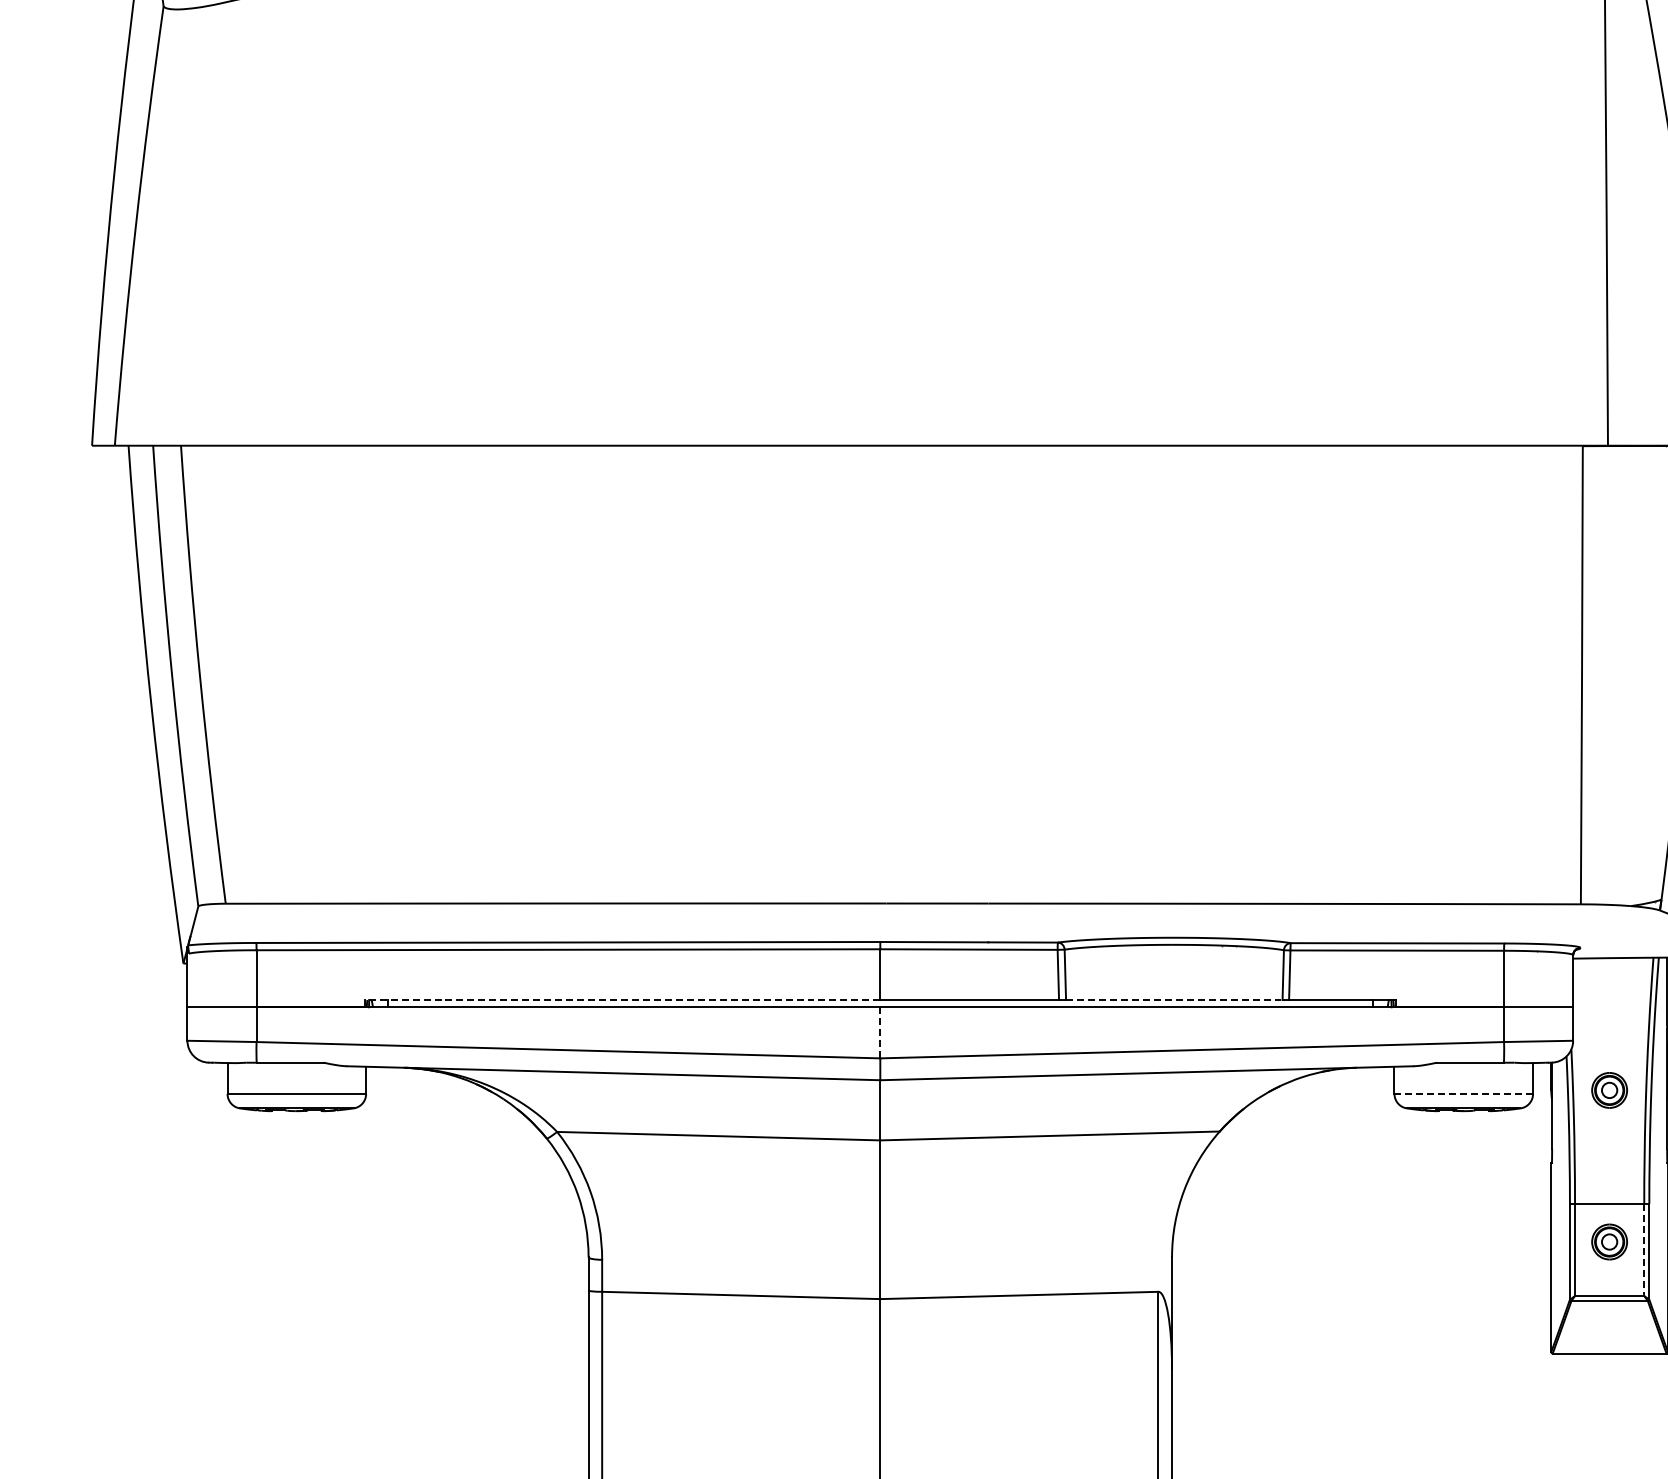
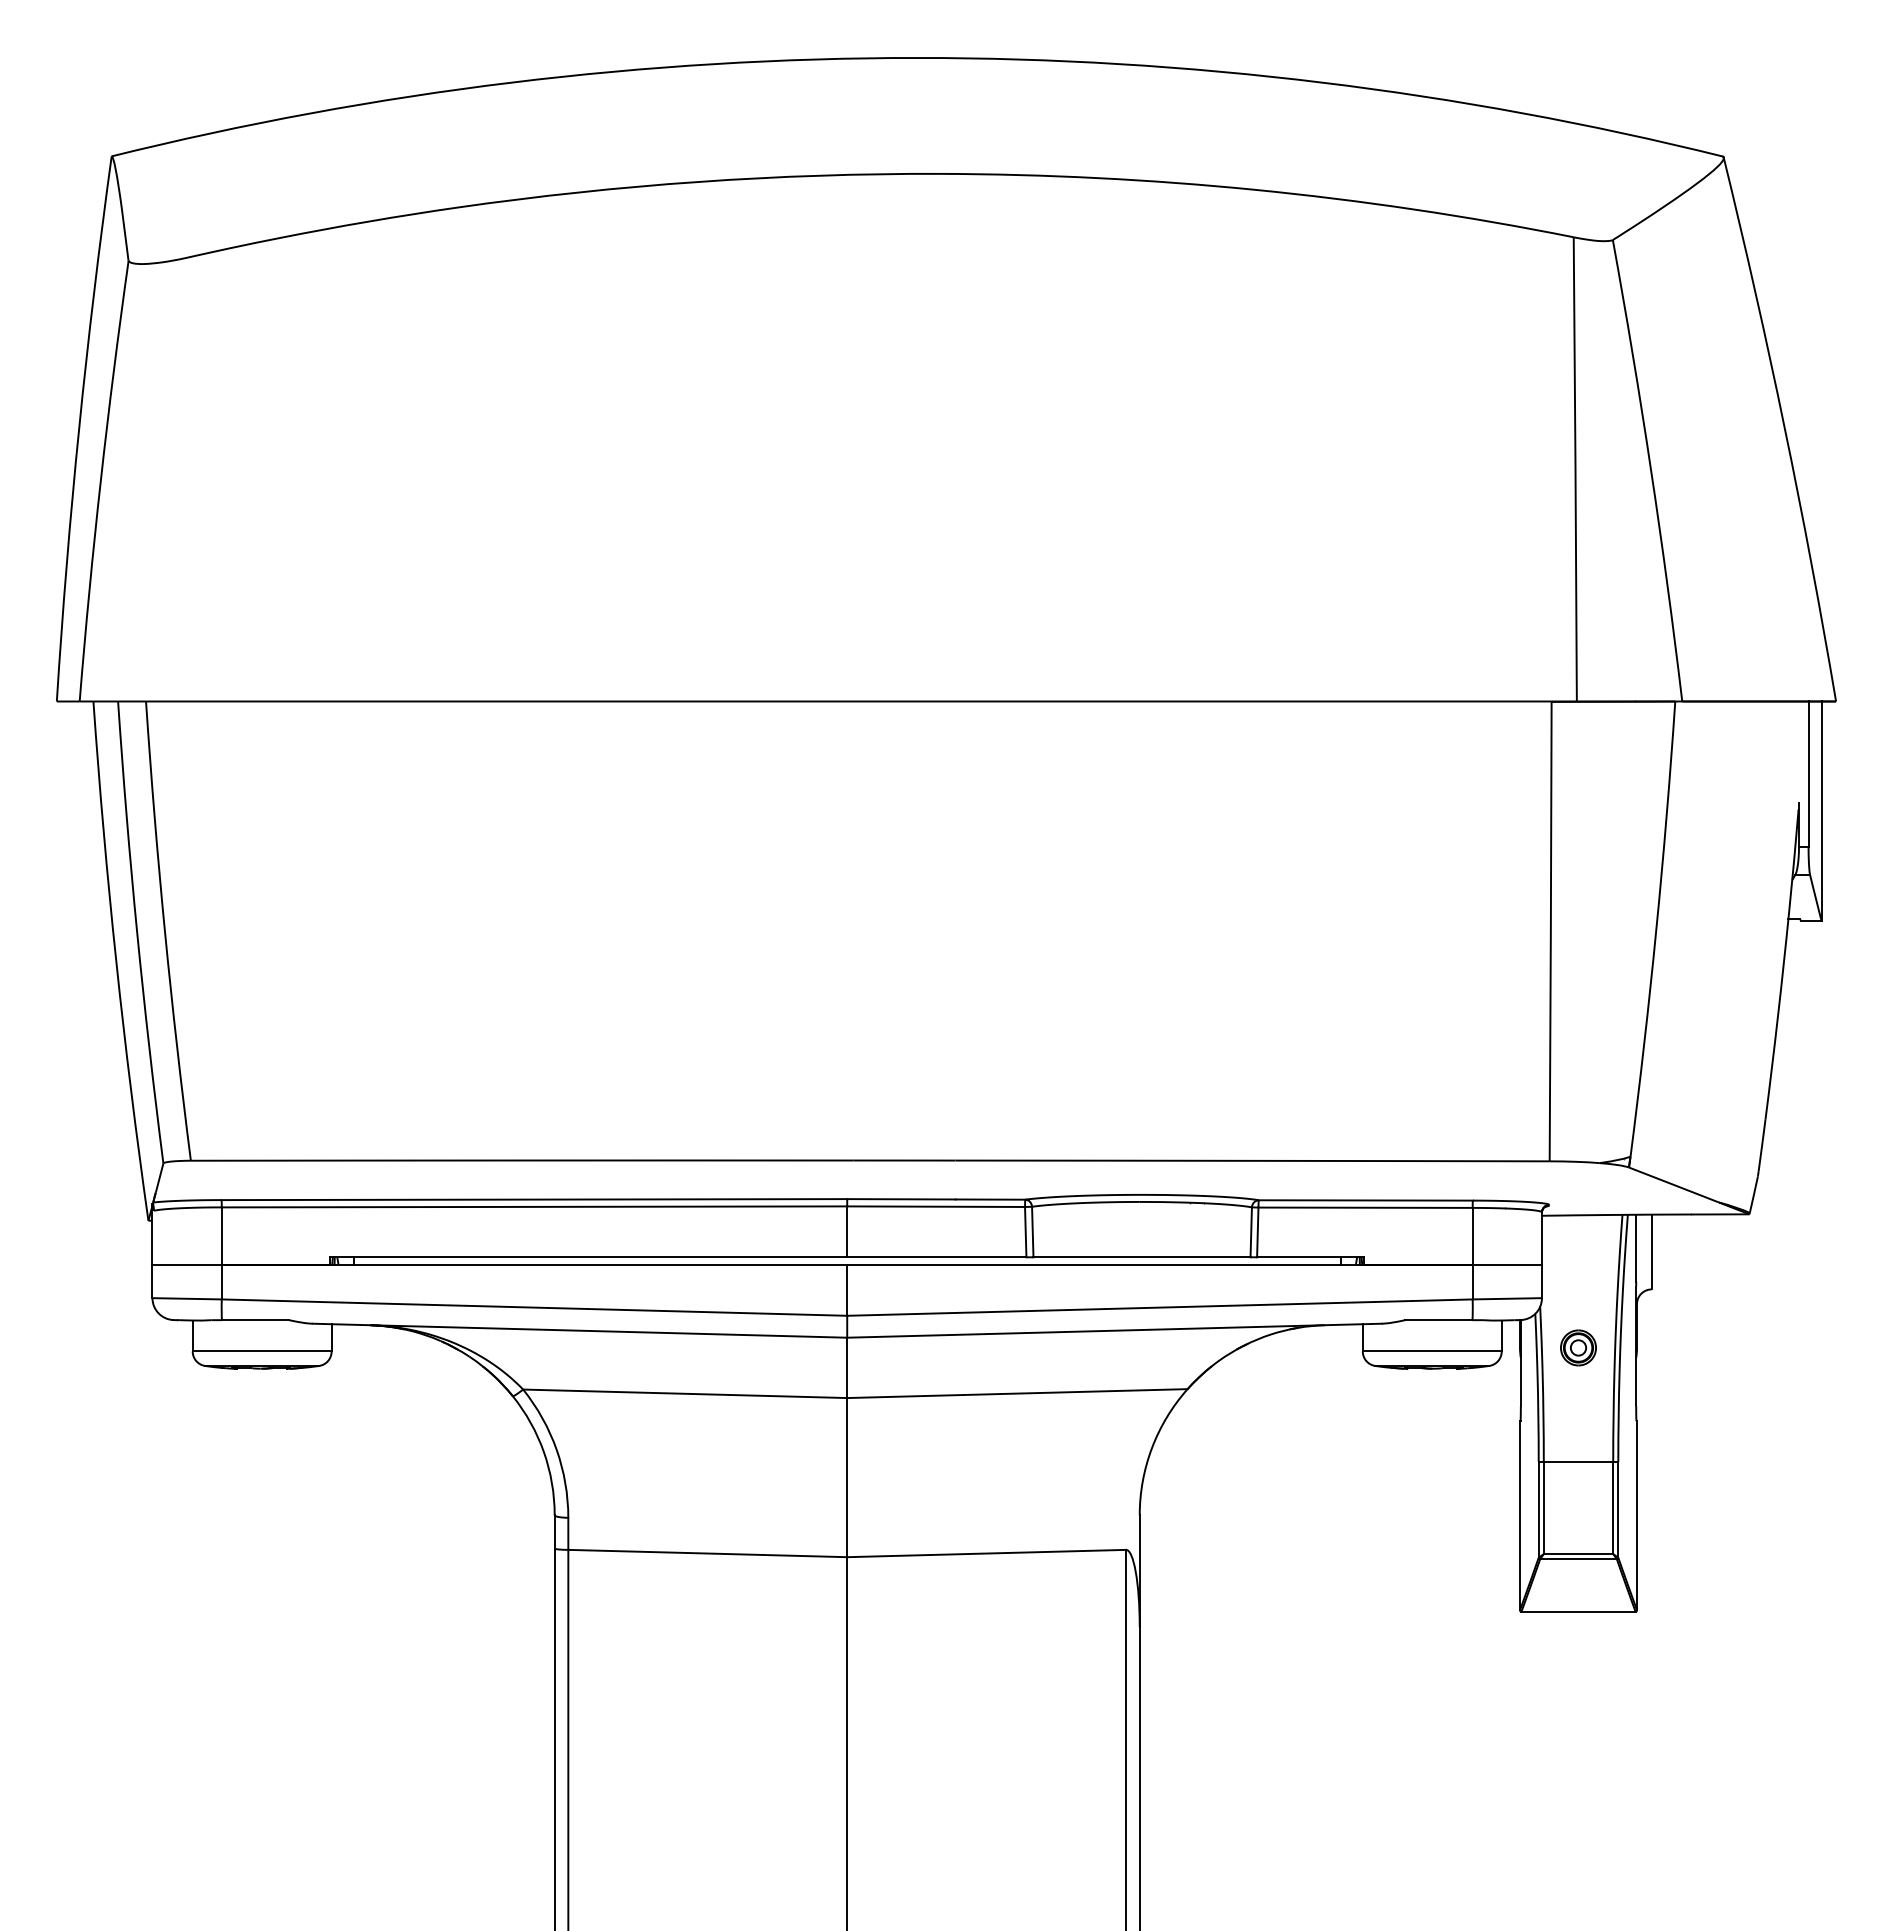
line: (622, 1000) -> (588, 1257), dashed -> solid
line: (1174, 1000) -> (1142, 1257), dashed -> solid
line: (880, 1033) -> (847, 1290), dashed -> solid
line: (1464, 1093) -> (1432, 1351), dashed -> solid
part: (1609, 1241) -> (1578, 1499), removed
line: (1644, 1250) -> (1613, 1508), dashed -> solid

